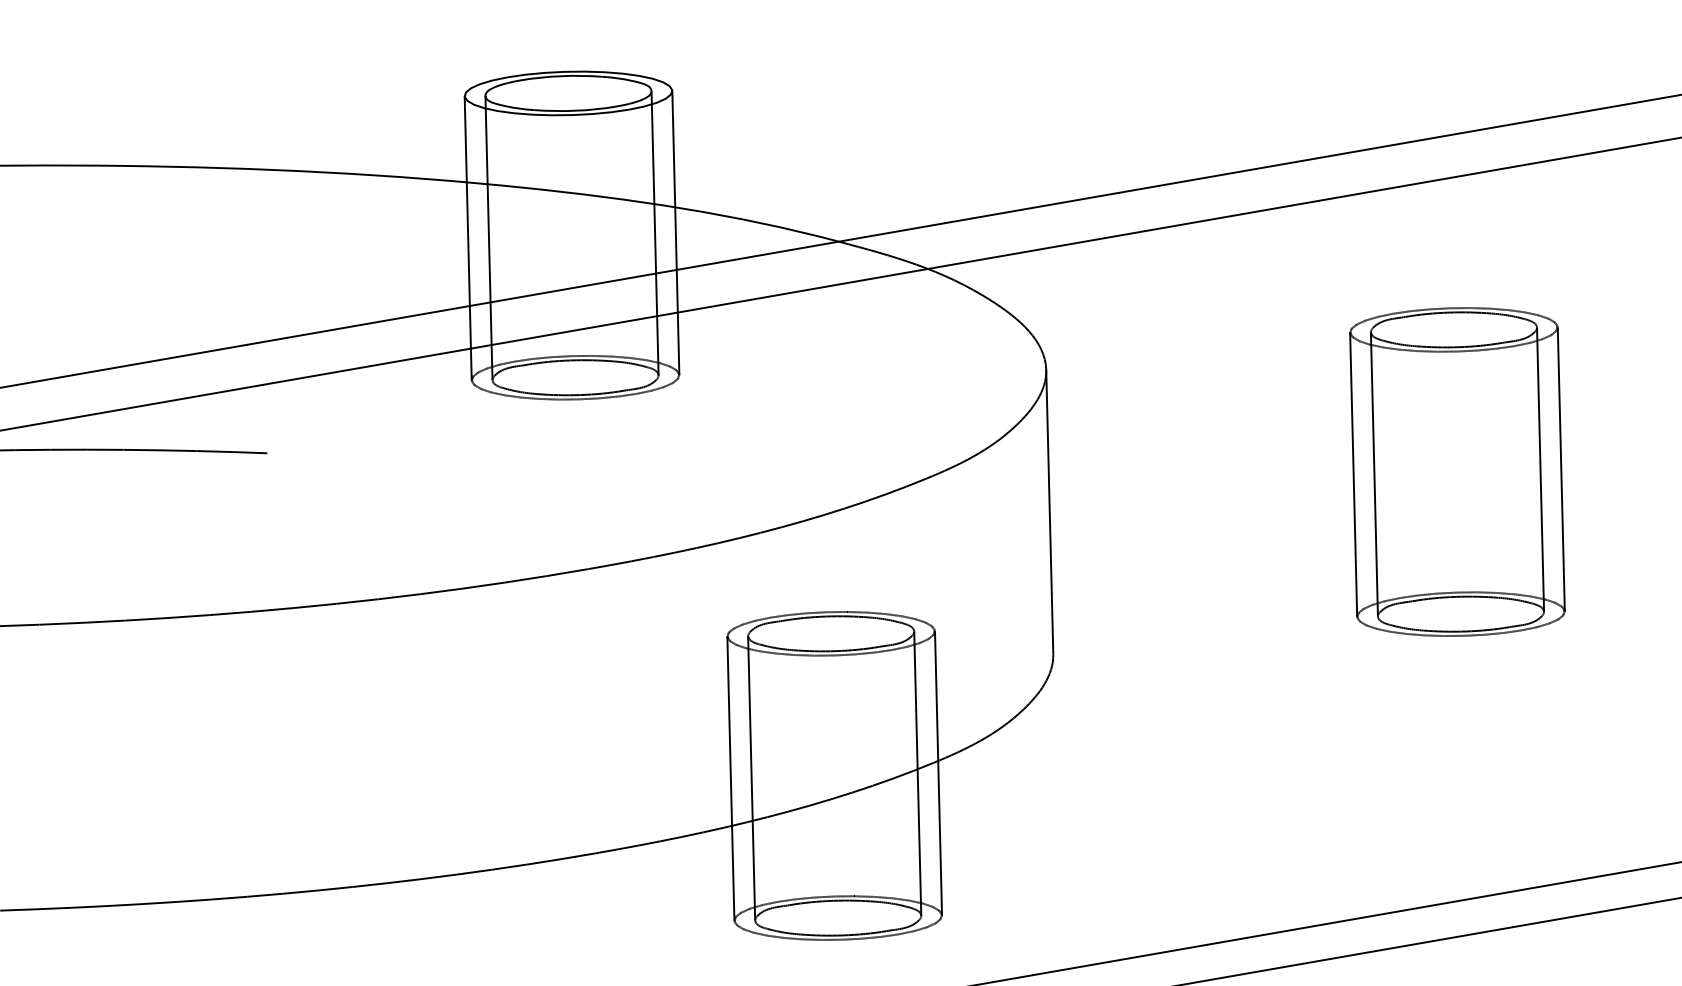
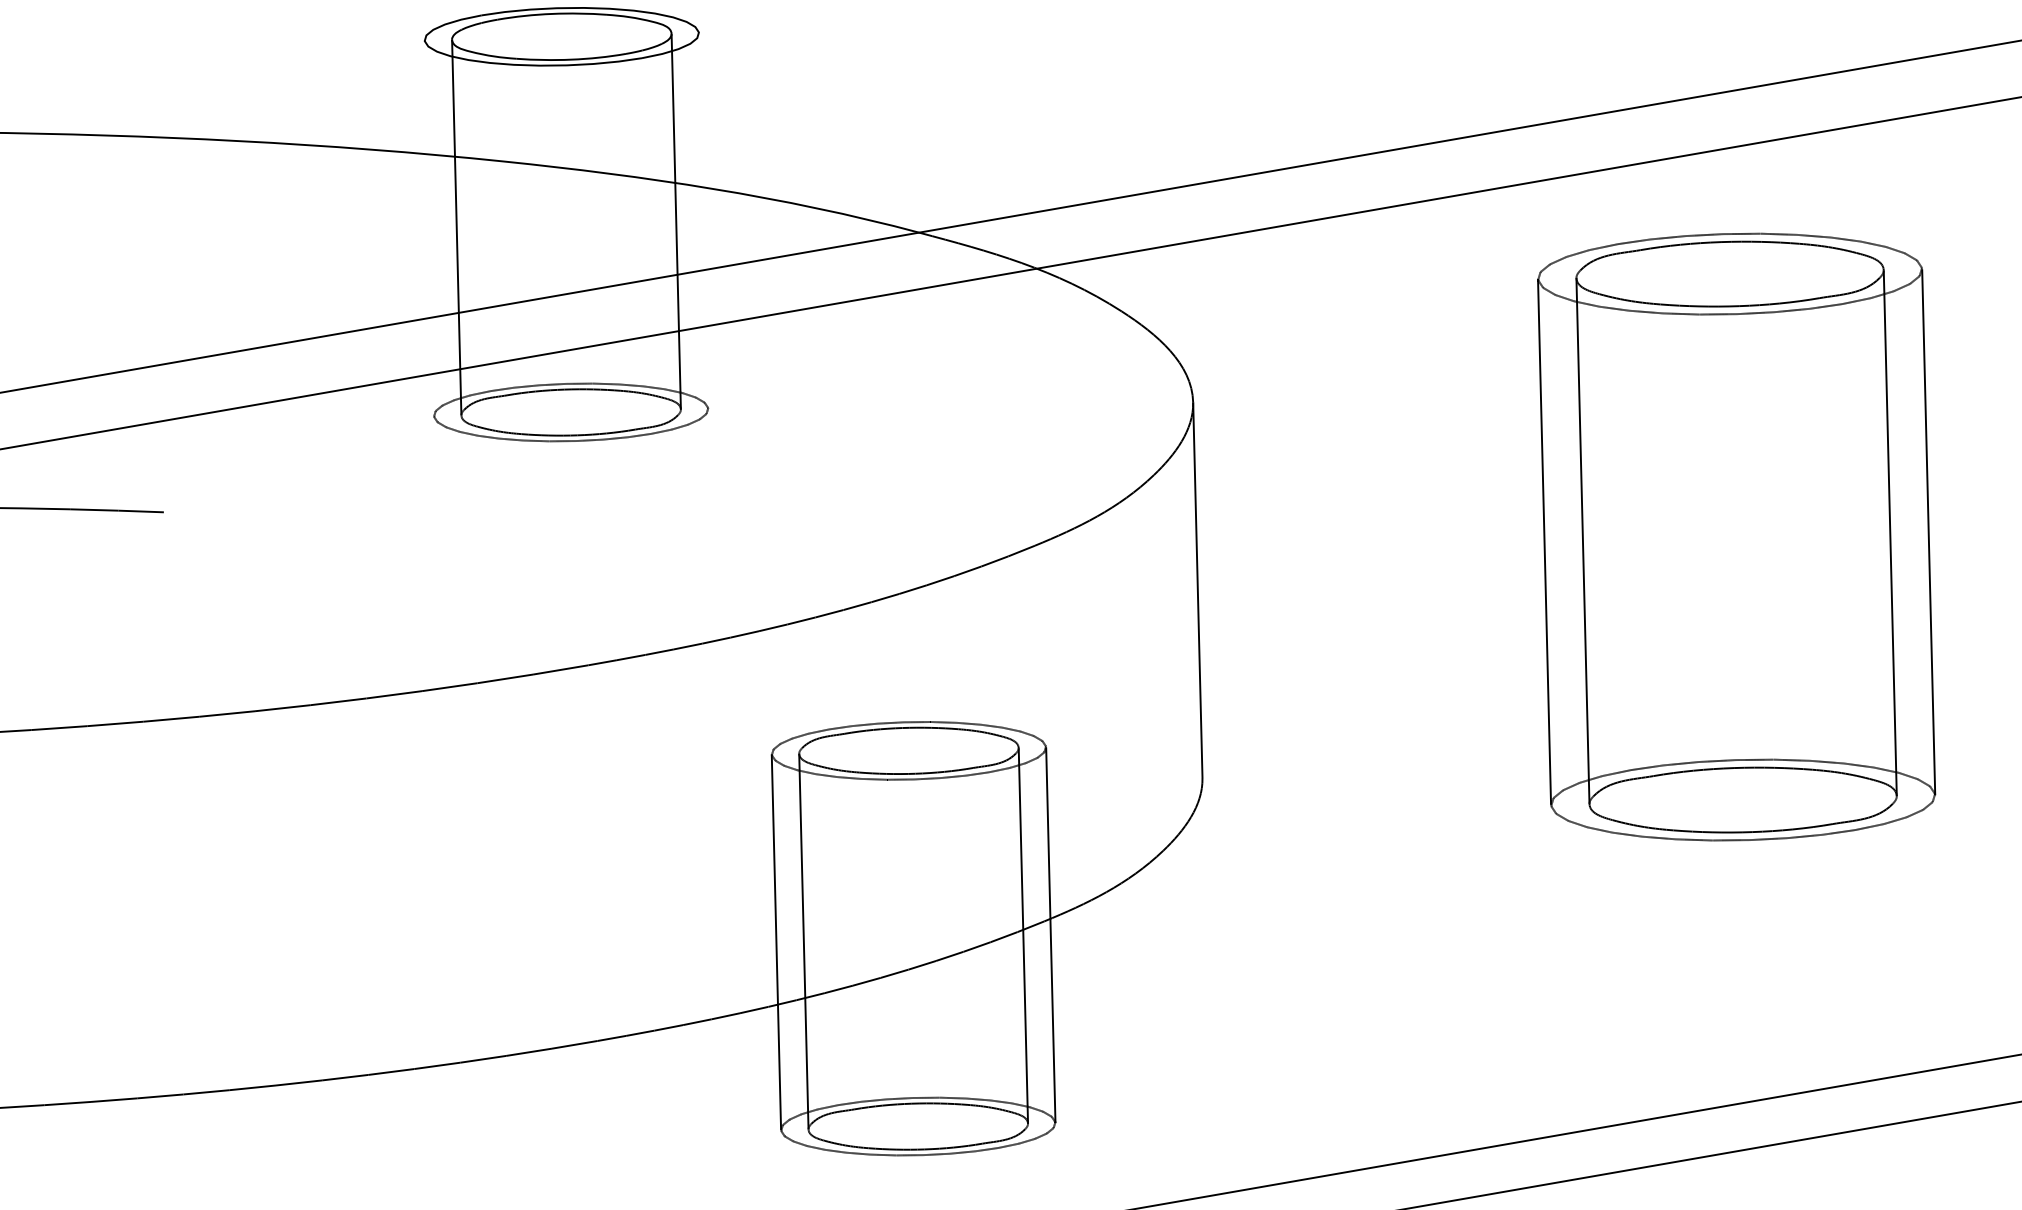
line: (675, 232) -> (703, 220), removed
line: (467, 238) -> (428, 228), removed
part: (1457, 471) -> (1736, 536), size x1.4

